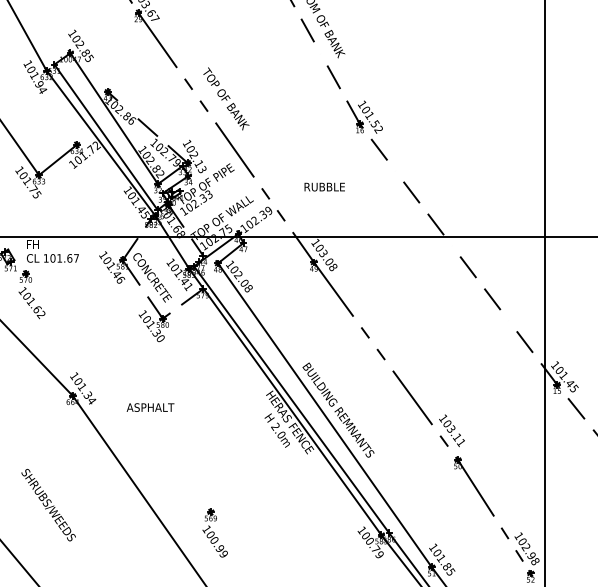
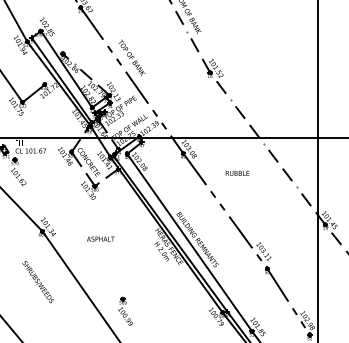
text: (324, 185) -> (237, 172), moved
text: (150, 406) -> (100, 238), moved
text: (48, 505) -> (38, 282), moved

